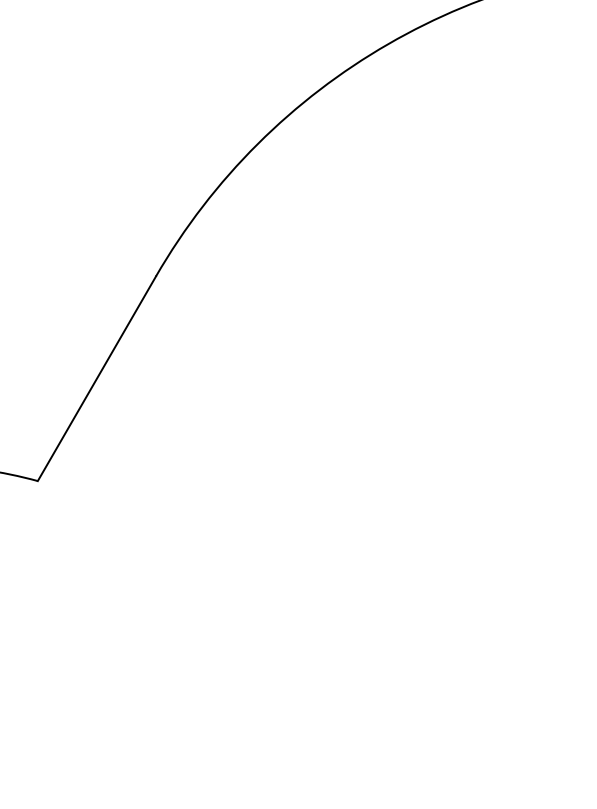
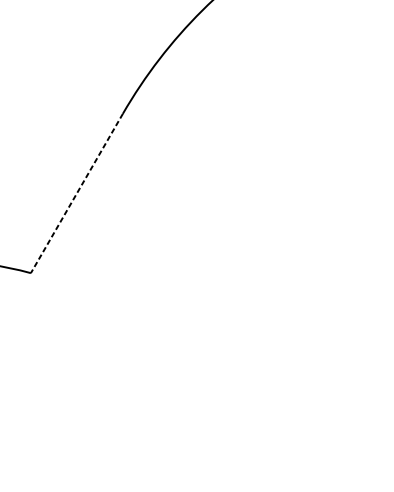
line: (96, 379) -> (76, 194), solid -> dashed

